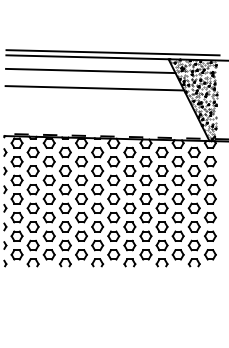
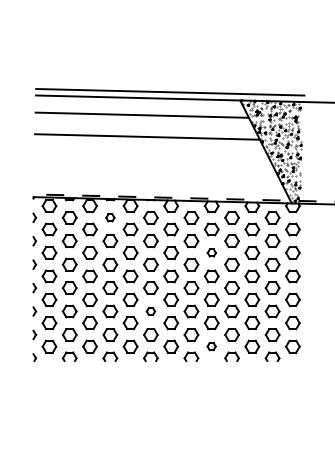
part: (65, 152) -> (110, 217), size x0.6
part: (145, 180) -> (211, 252), size x0.6
part: (97, 226) -> (150, 311), size x0.6
part: (145, 254) -> (211, 346), size x0.6

